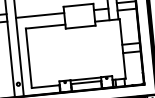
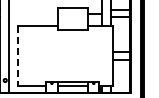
line: (39, 15) -> (33, 14), removed
line: (29, 58) -> (18, 55), solid -> dashed

